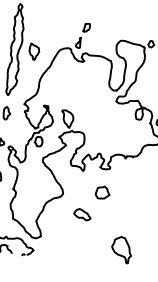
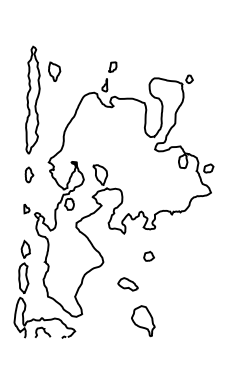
part: (34, 51) -> (54, 71), moved
part: (102, 191) -> (148, 255), size x0.62
part: (121, 250) -> (143, 321), moved

